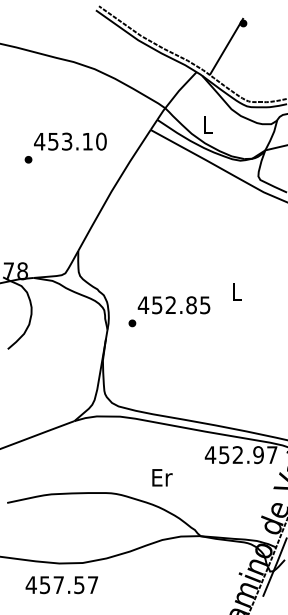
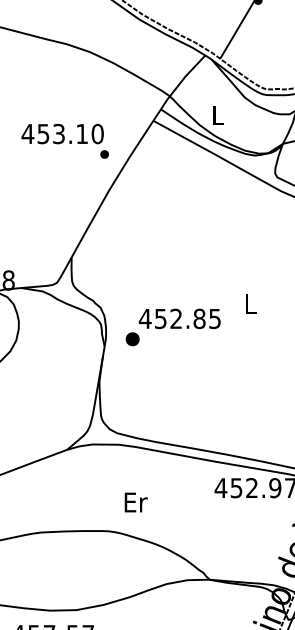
part: (28, 159) -> (104, 154), moved
part: (132, 323) -> (132, 339), size x1.6
text: (162, 477) -> (136, 502), moved

